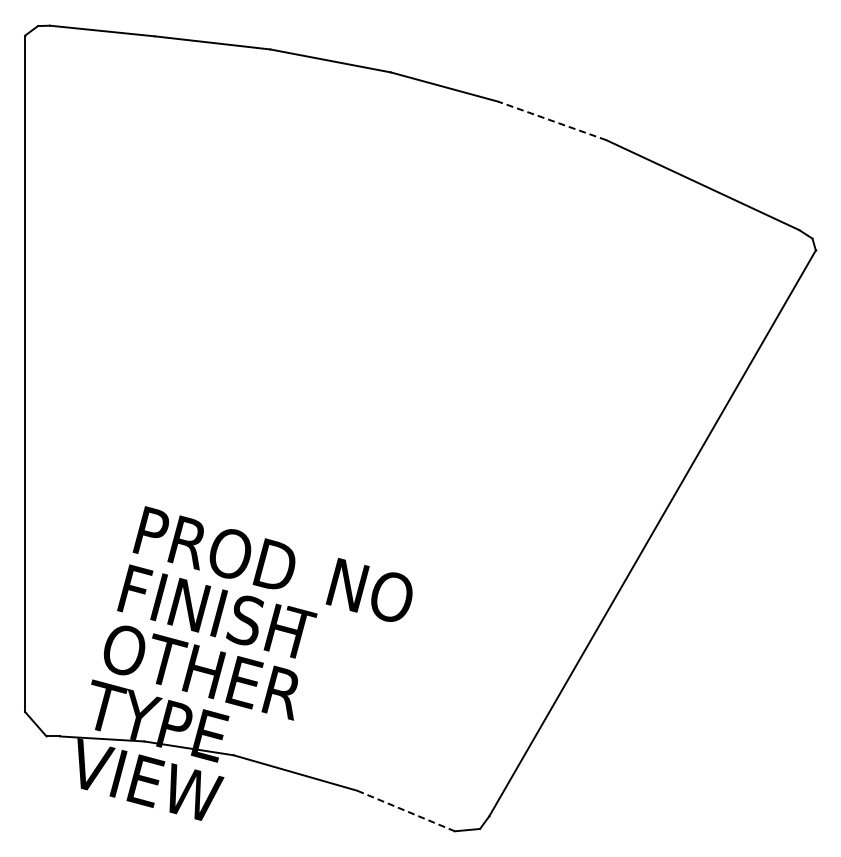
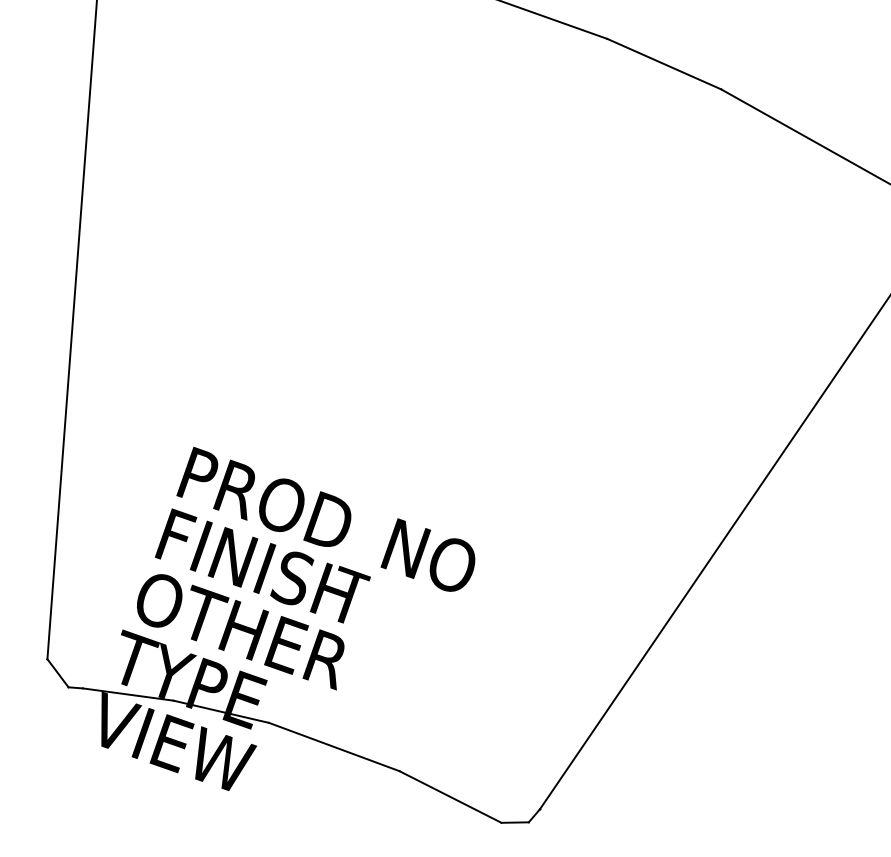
line: (552, 120) -> (664, 63), dashed -> solid
line: (406, 811) -> (450, 797), dashed -> solid

